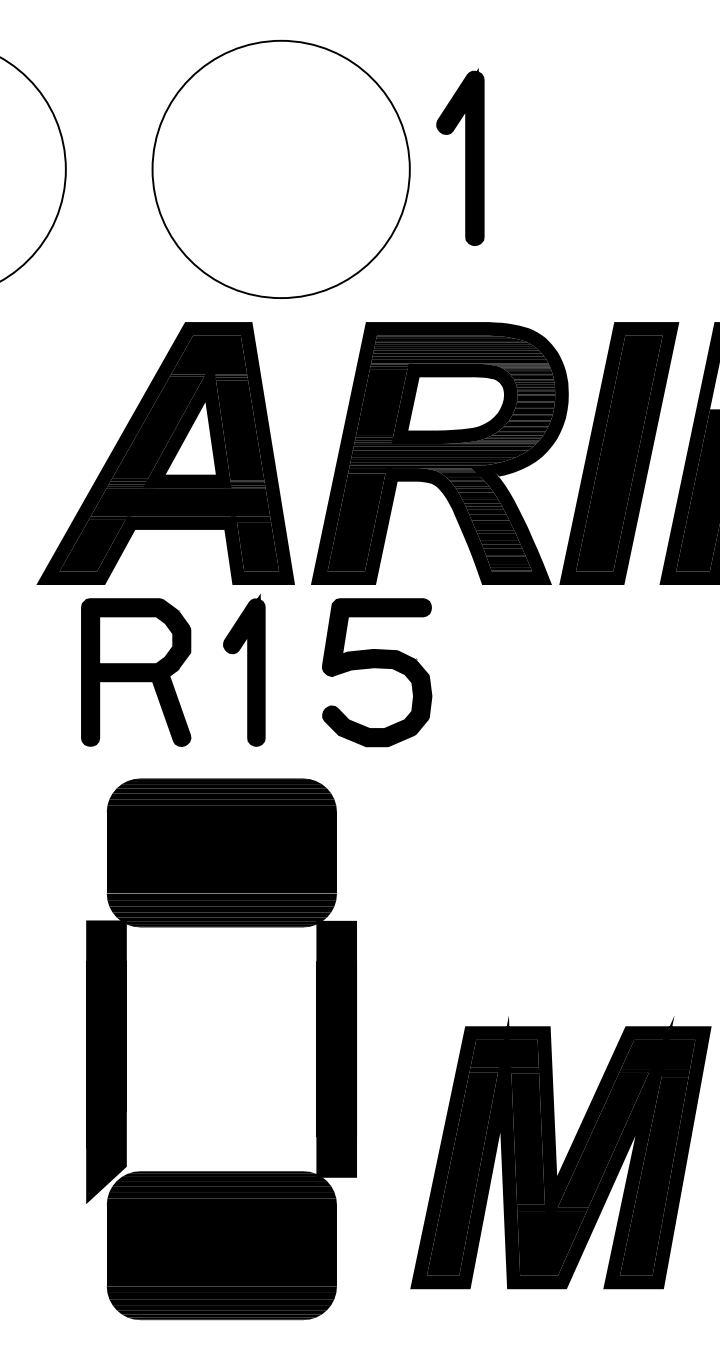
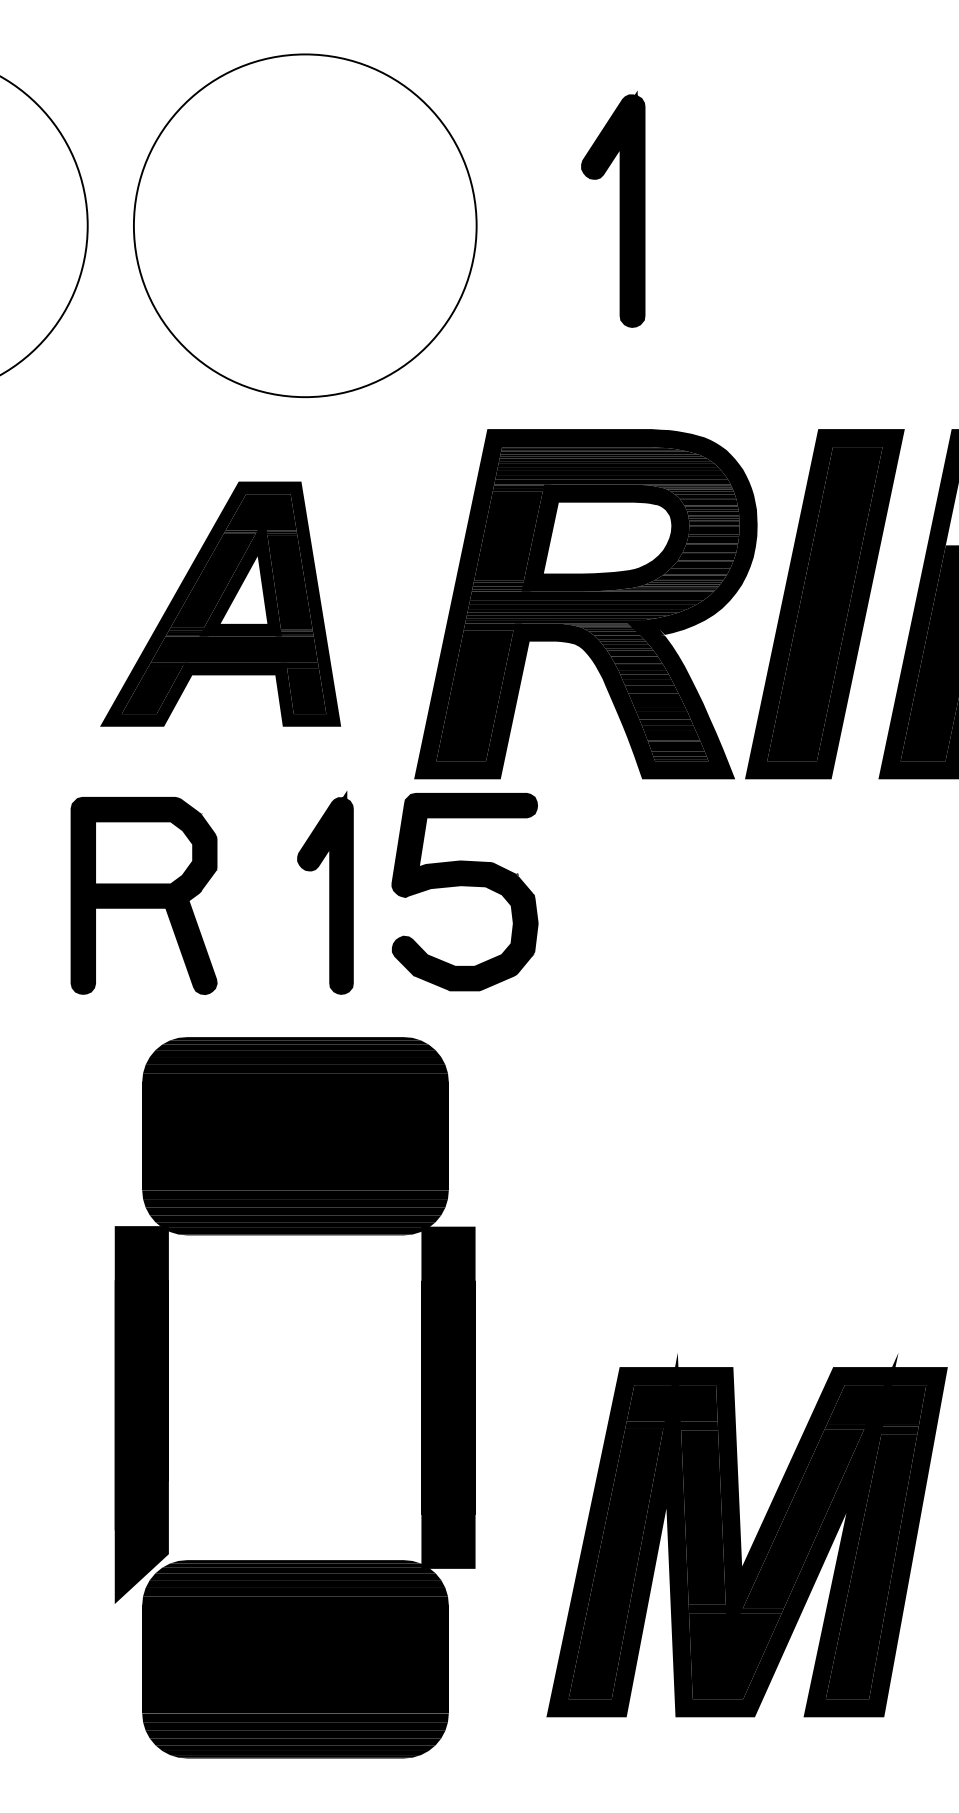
part: (280, 168) -> (304, 224), moved
part: (165, 453) -> (220, 604), size x0.7
part: (136, 672) -> (144, 895), moved
part: (377, 672) -> (465, 891), moved

